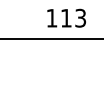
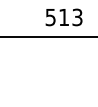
text: (51, 18) -> (50, 17), 113 -> 513

